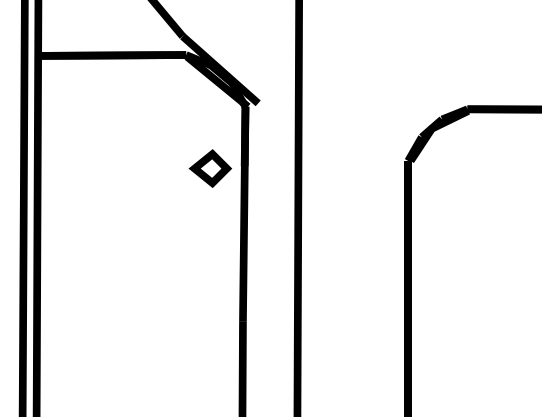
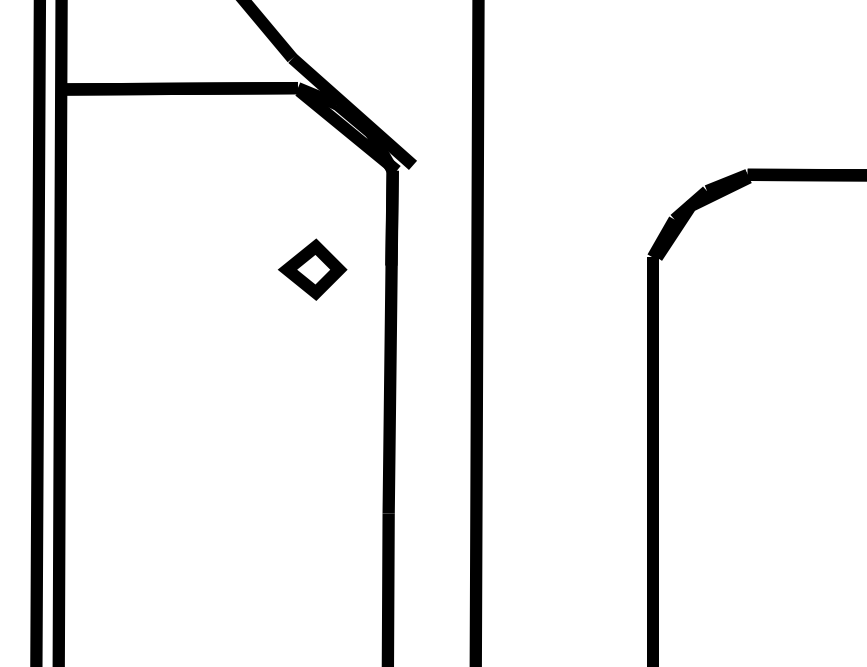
part: (209, 168) -> (311, 269), moved

